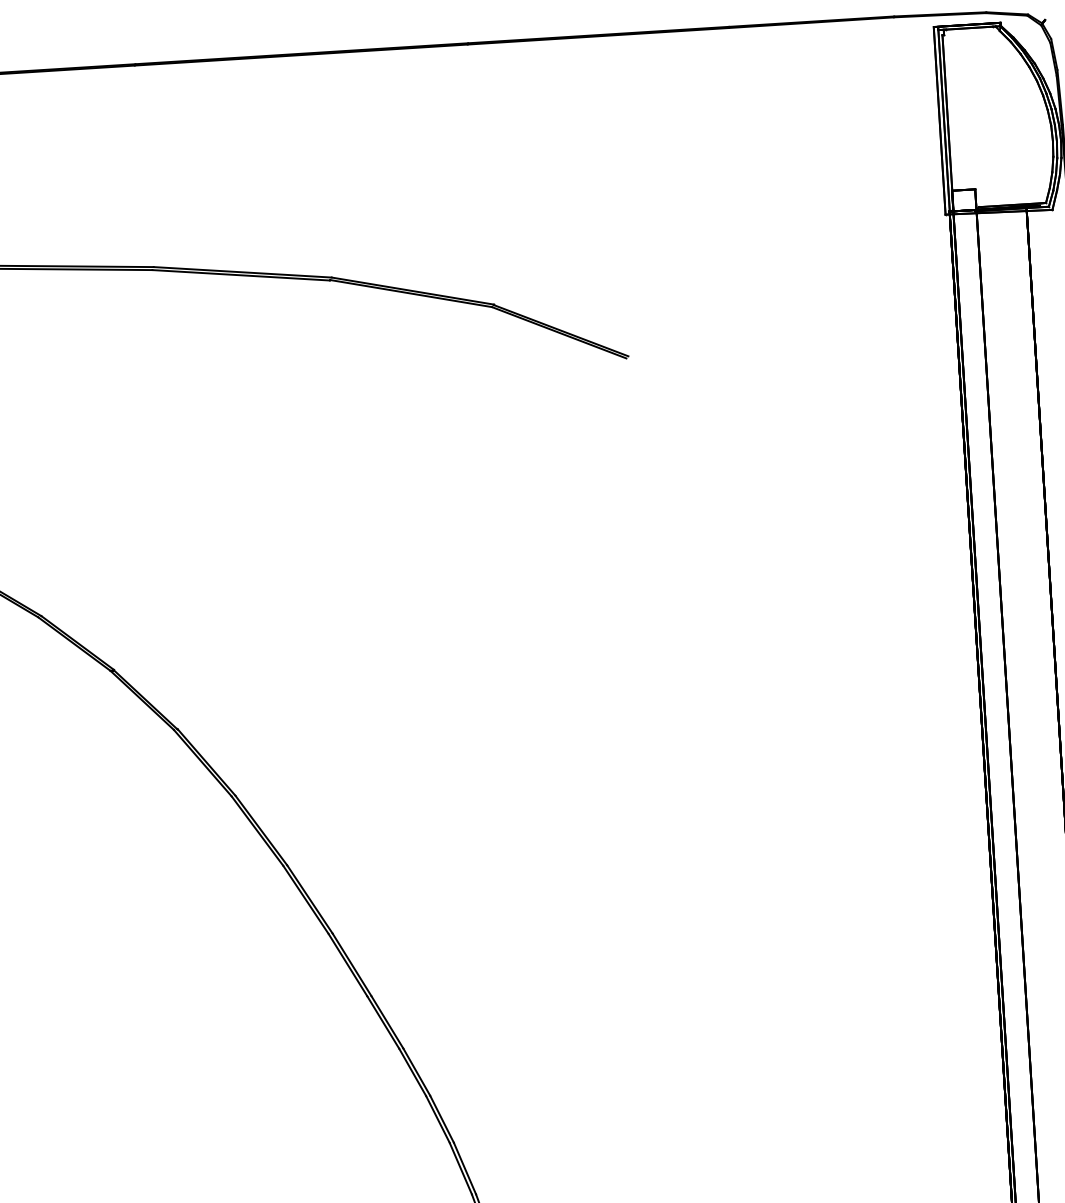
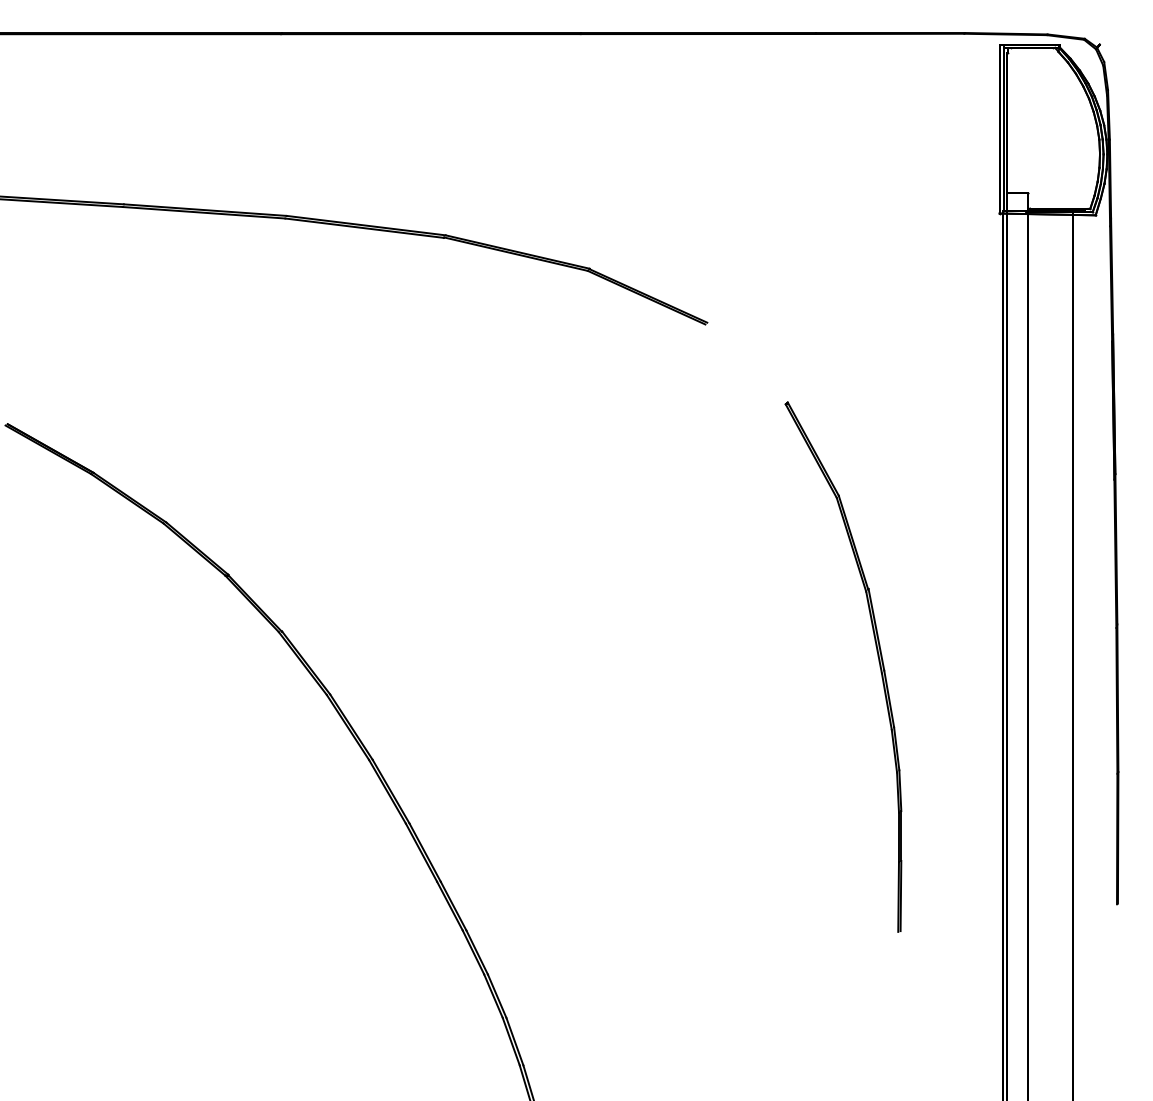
part: (842, 721) -> (878, 662), added

